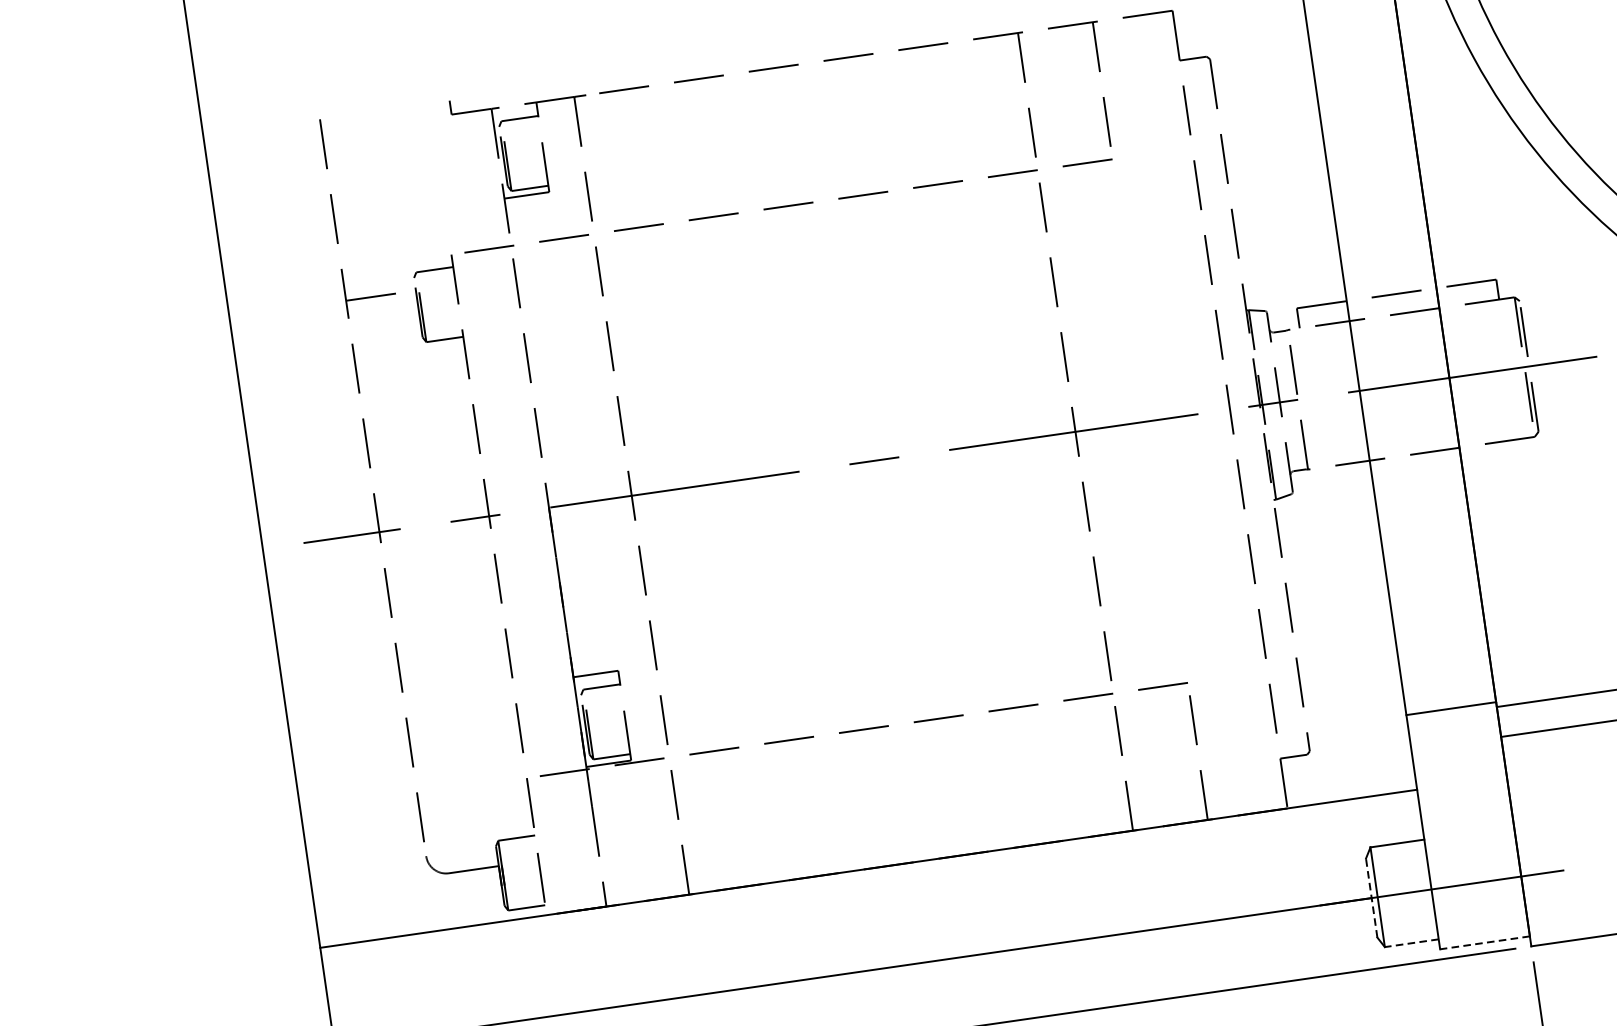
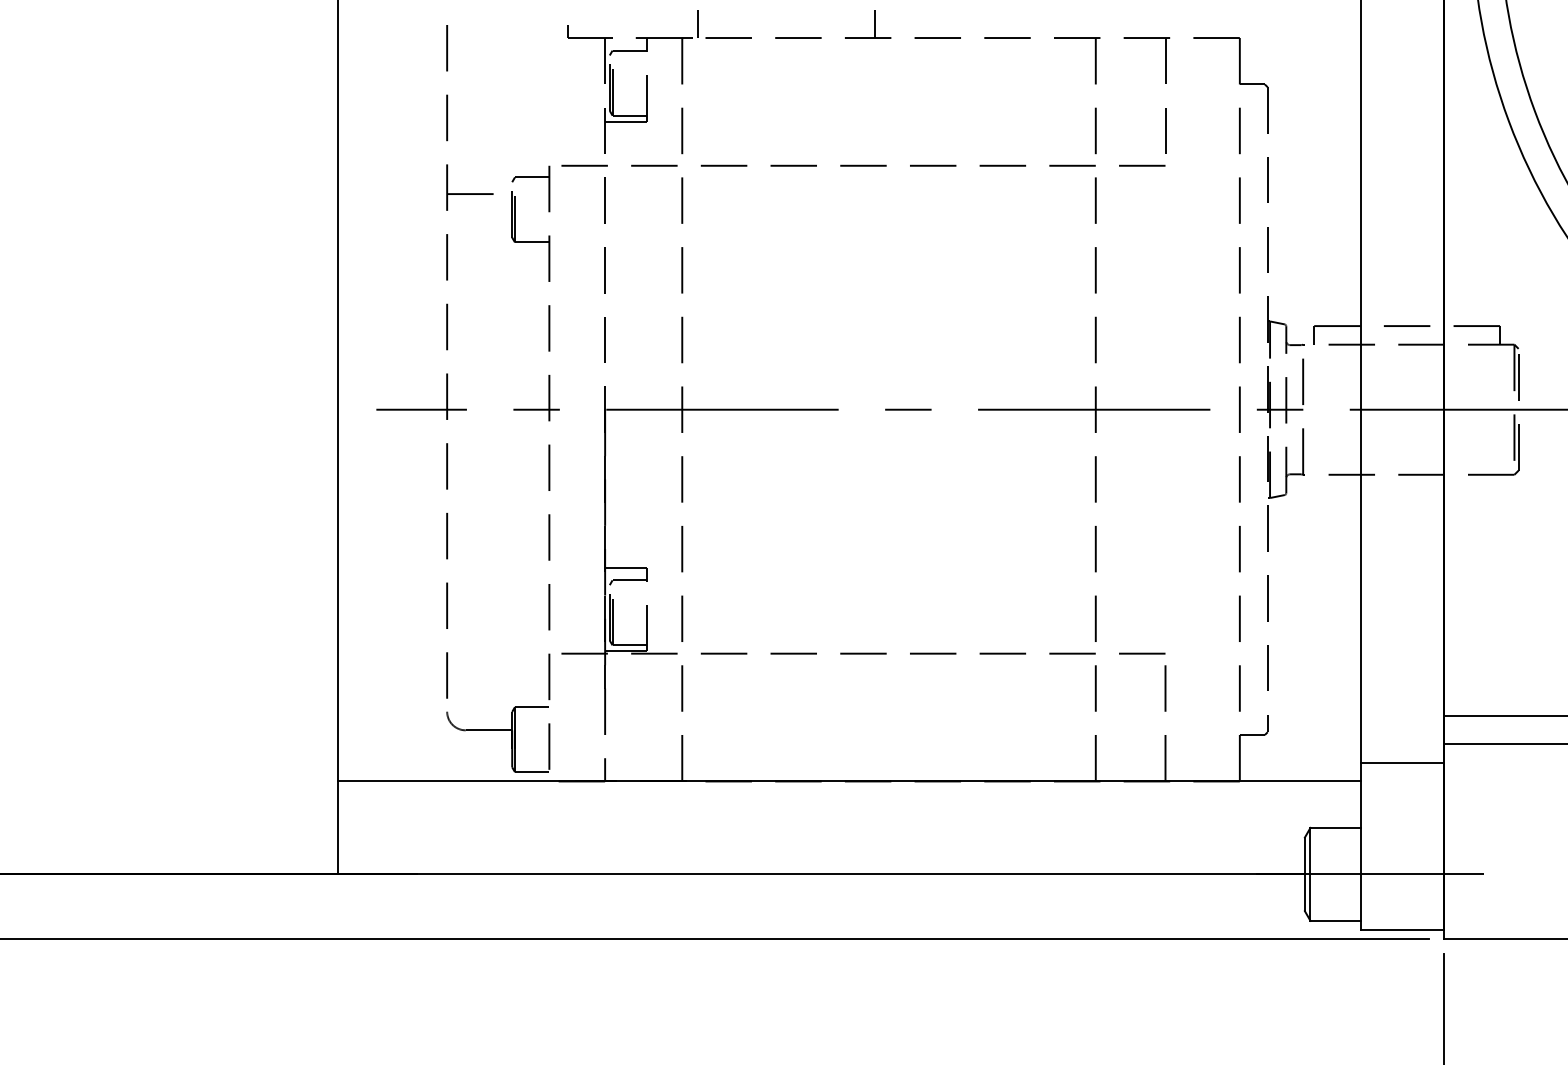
line: (778, 52) -> (874, 24), added
line: (589, 79) -> (698, 24), added
line: (1451, 708) -> (1402, 762), moved
line: (1371, 898) -> (1304, 874), dashed -> solid
line: (1411, 942) -> (1335, 920), dashed -> solid
line: (1485, 943) -> (1402, 930), dashed -> solid

